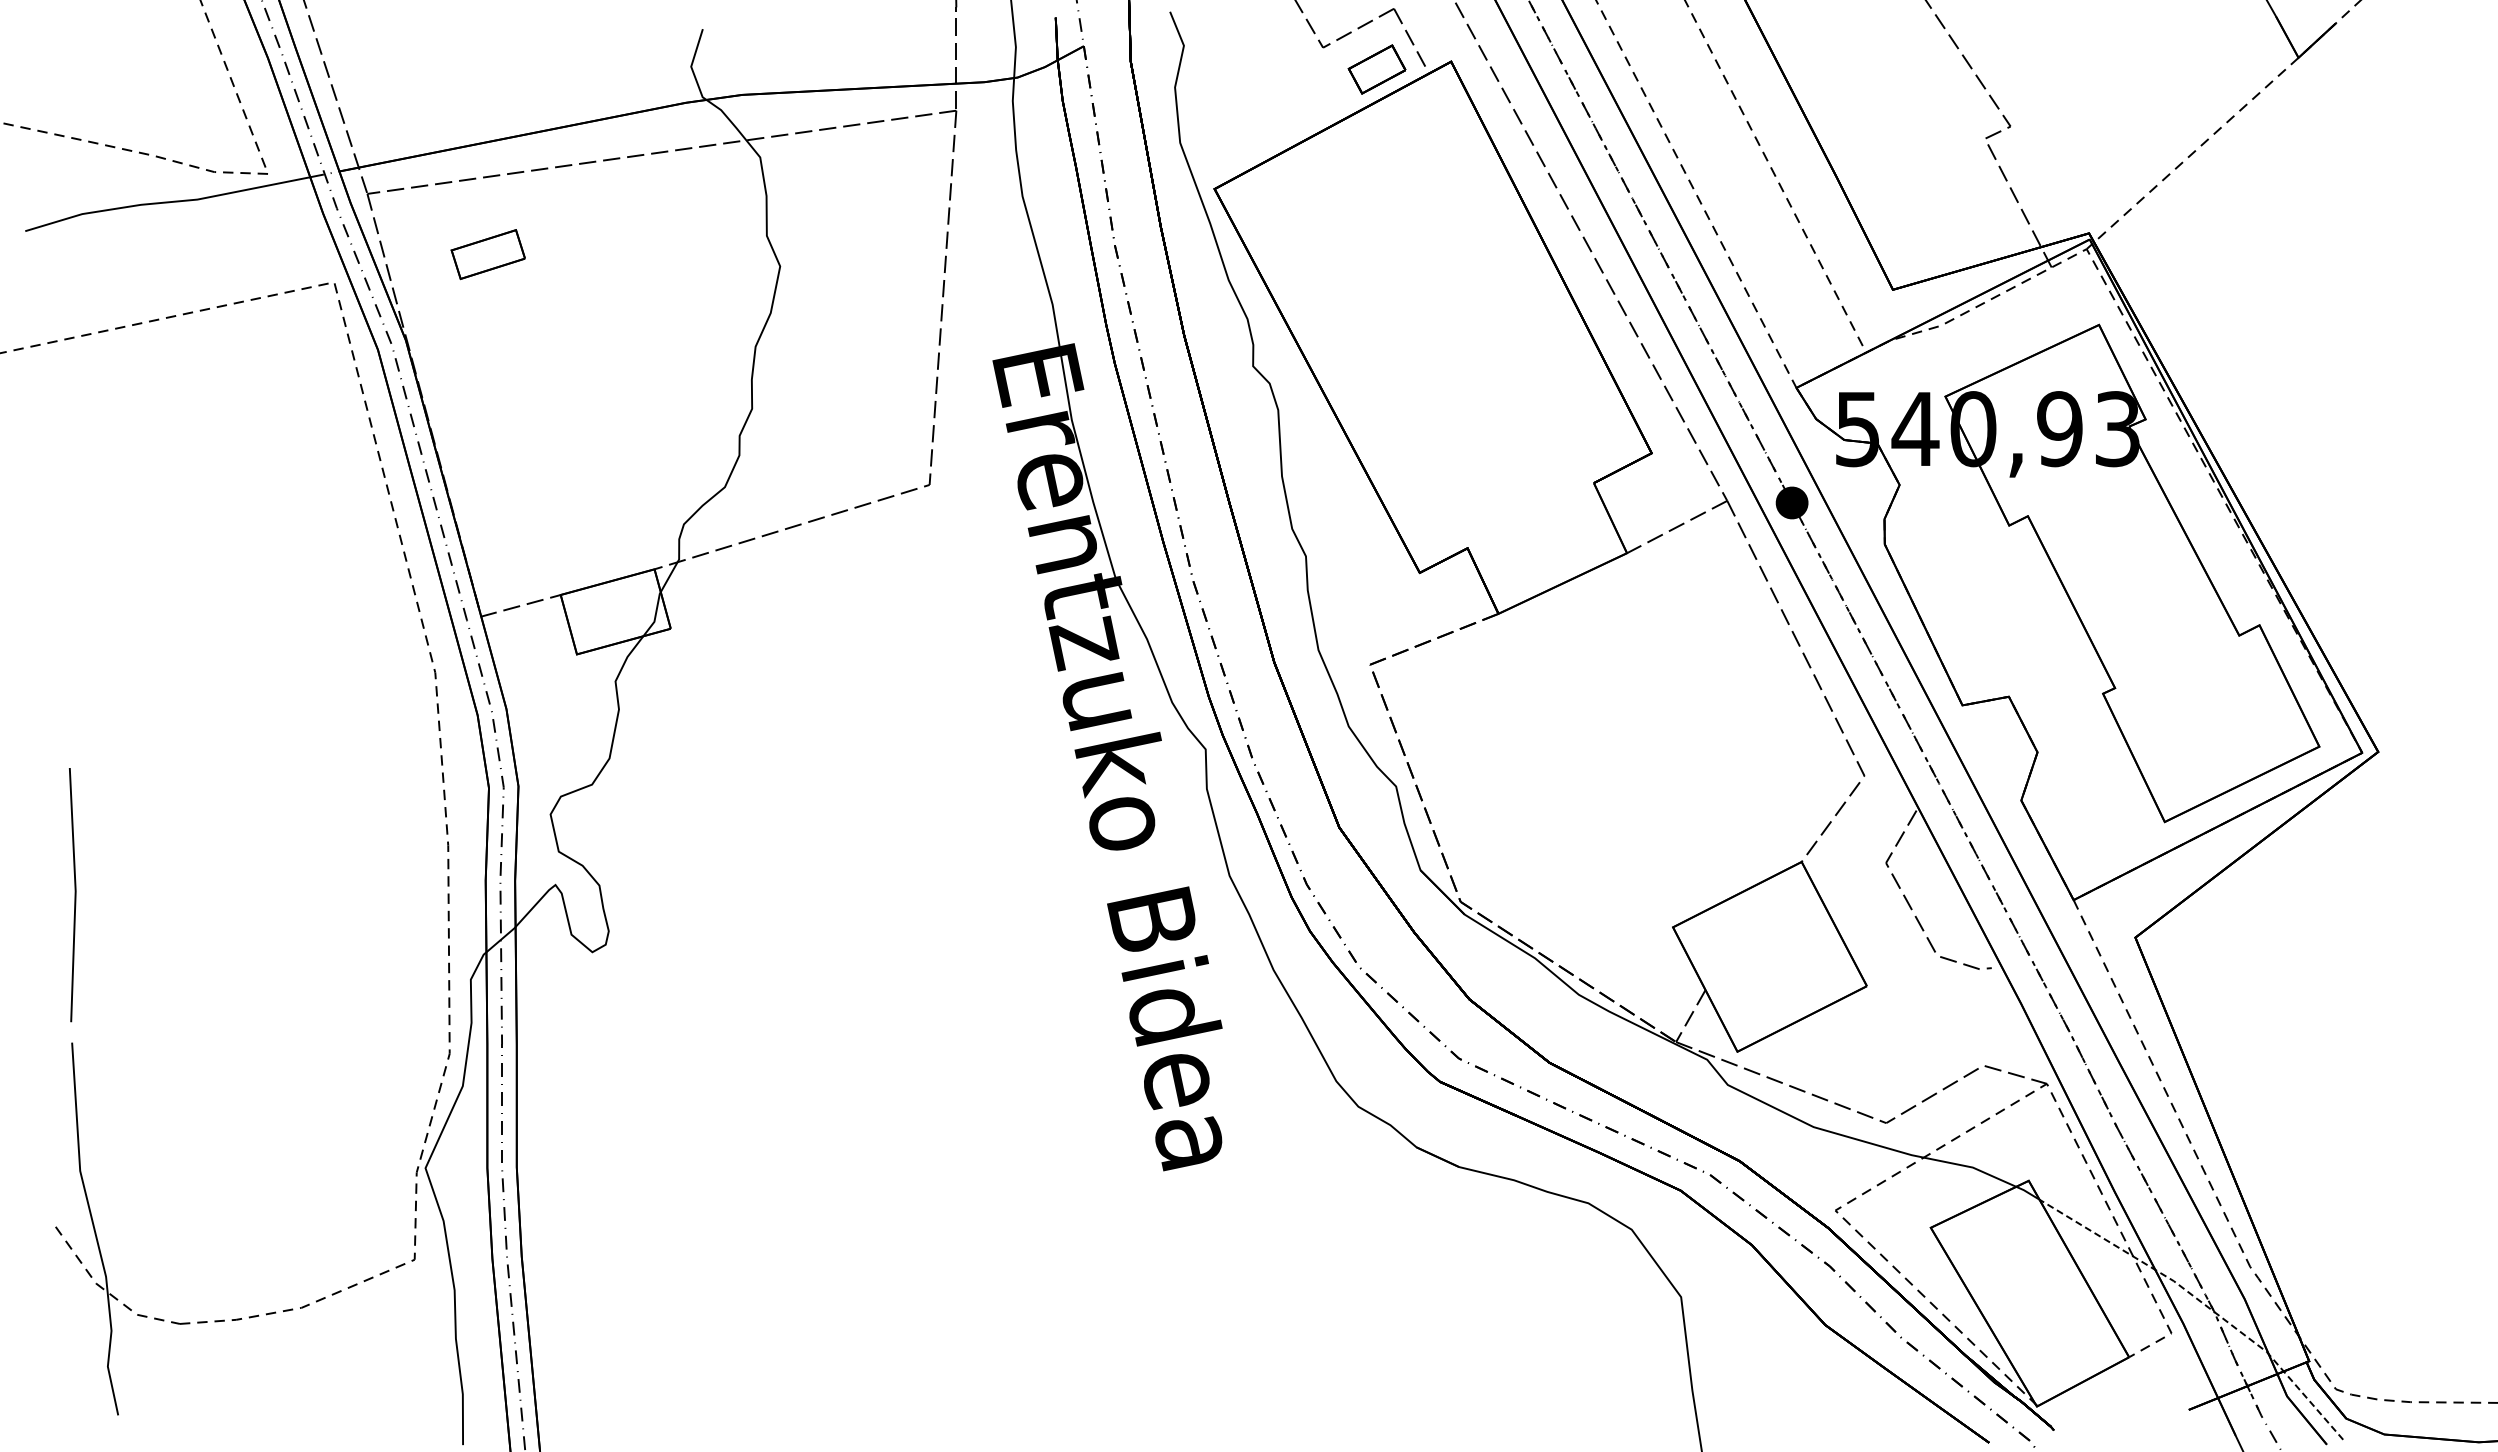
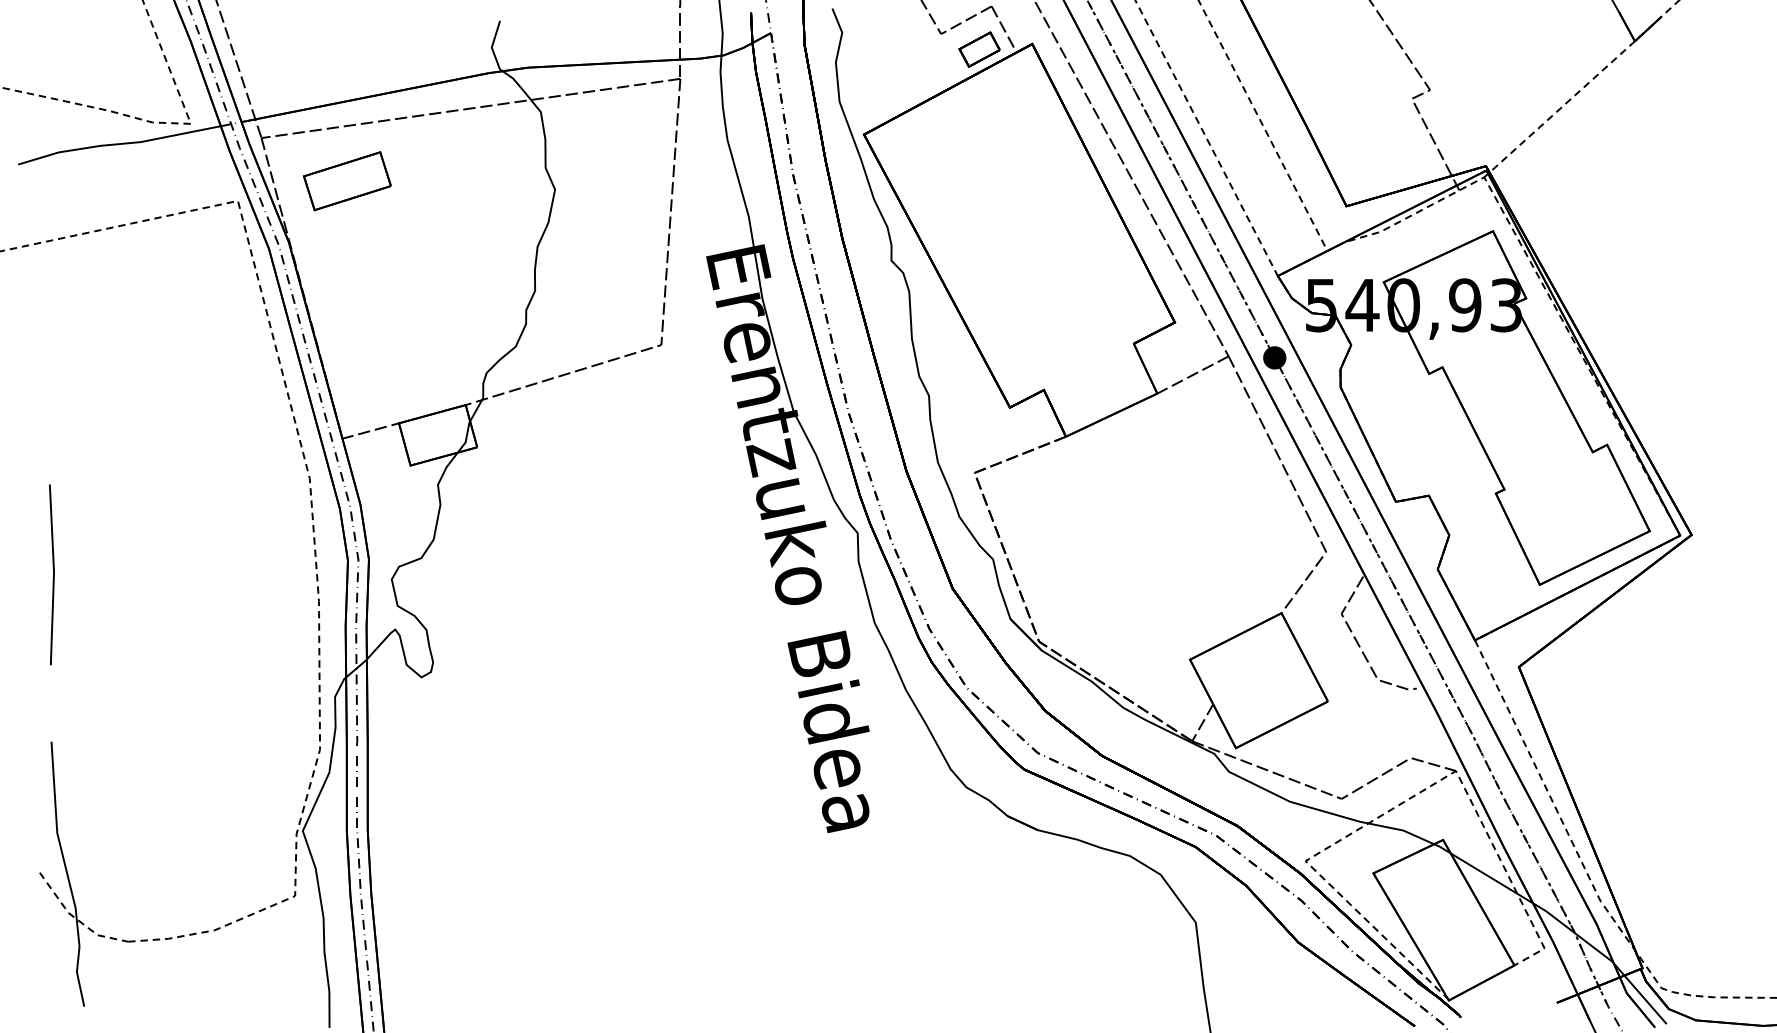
part: (488, 254) -> (347, 181), size x1.67
line: (74, 895) -> (53, 575), moved
line: (2204, 1304) -> (1568, 927), dashed -> solid

